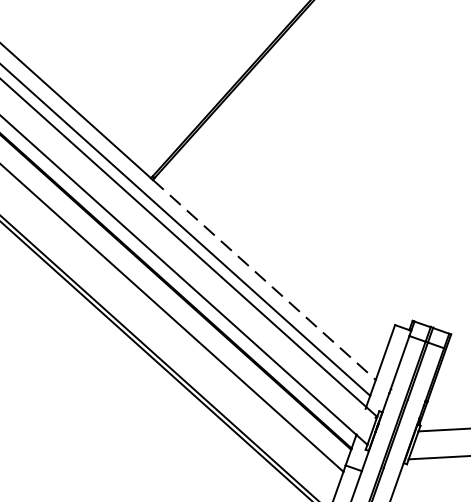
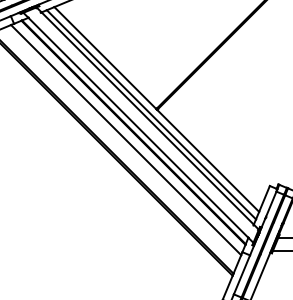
line: (265, 281) -> (208, 161), dashed -> solid

